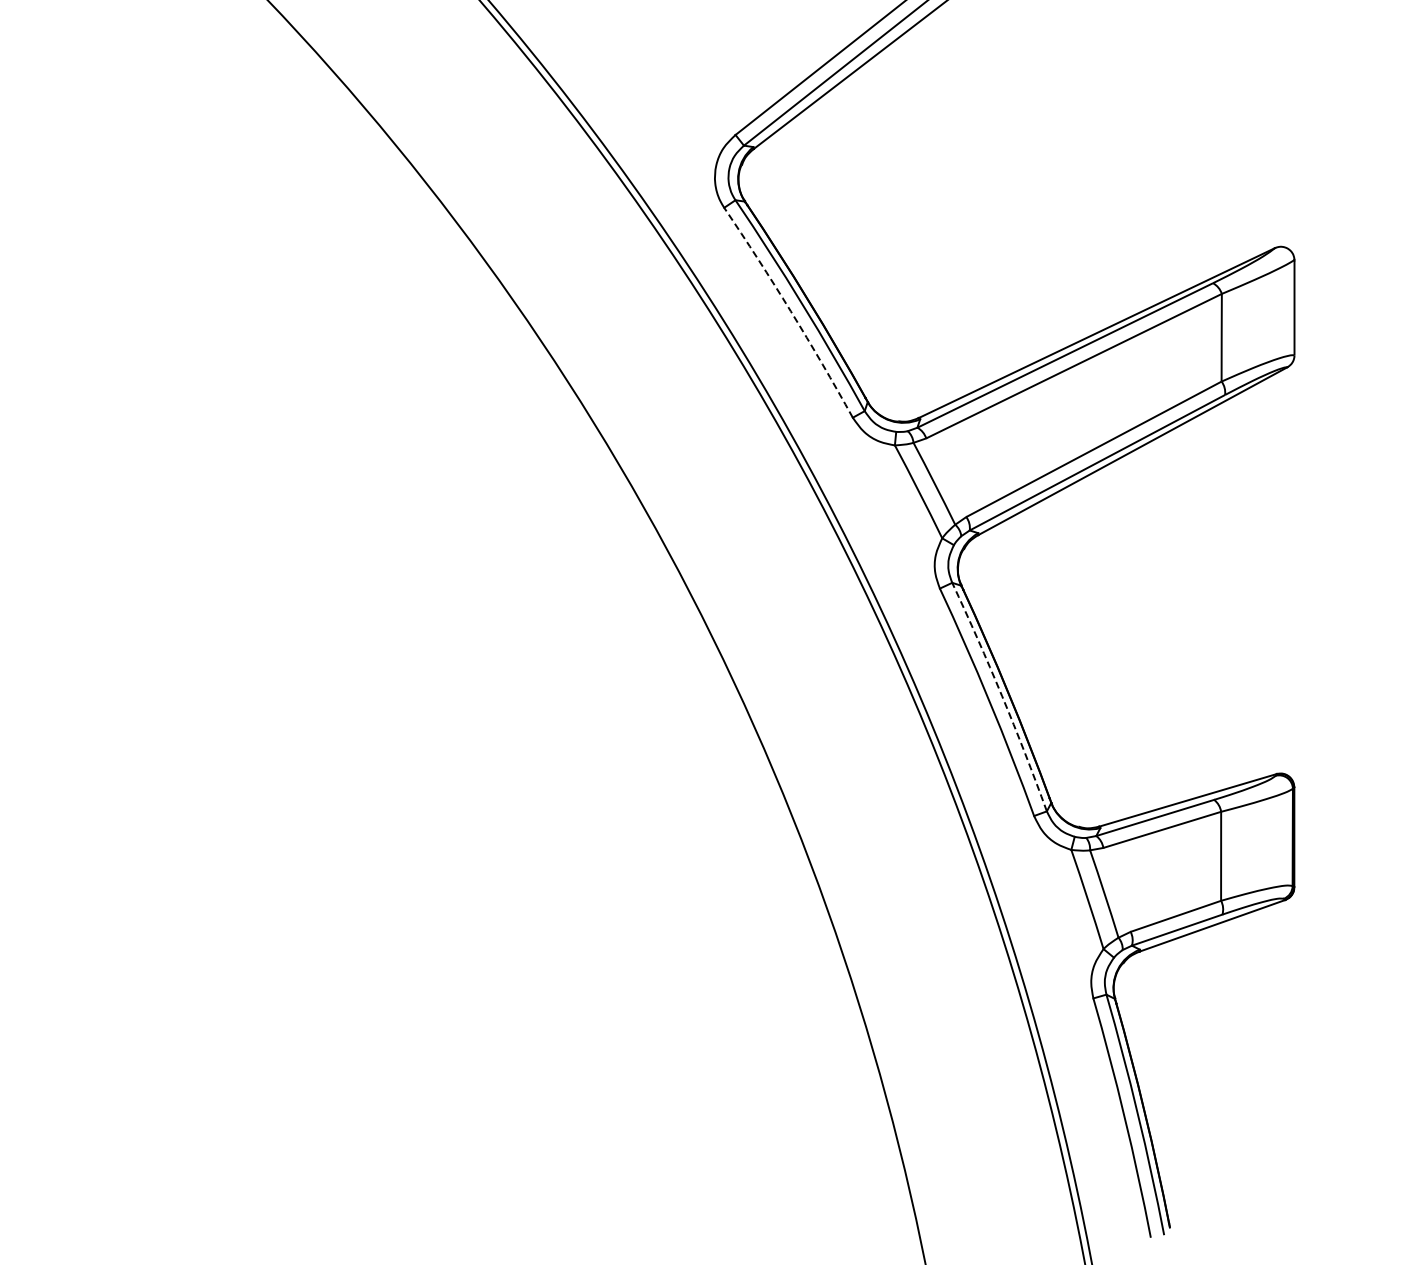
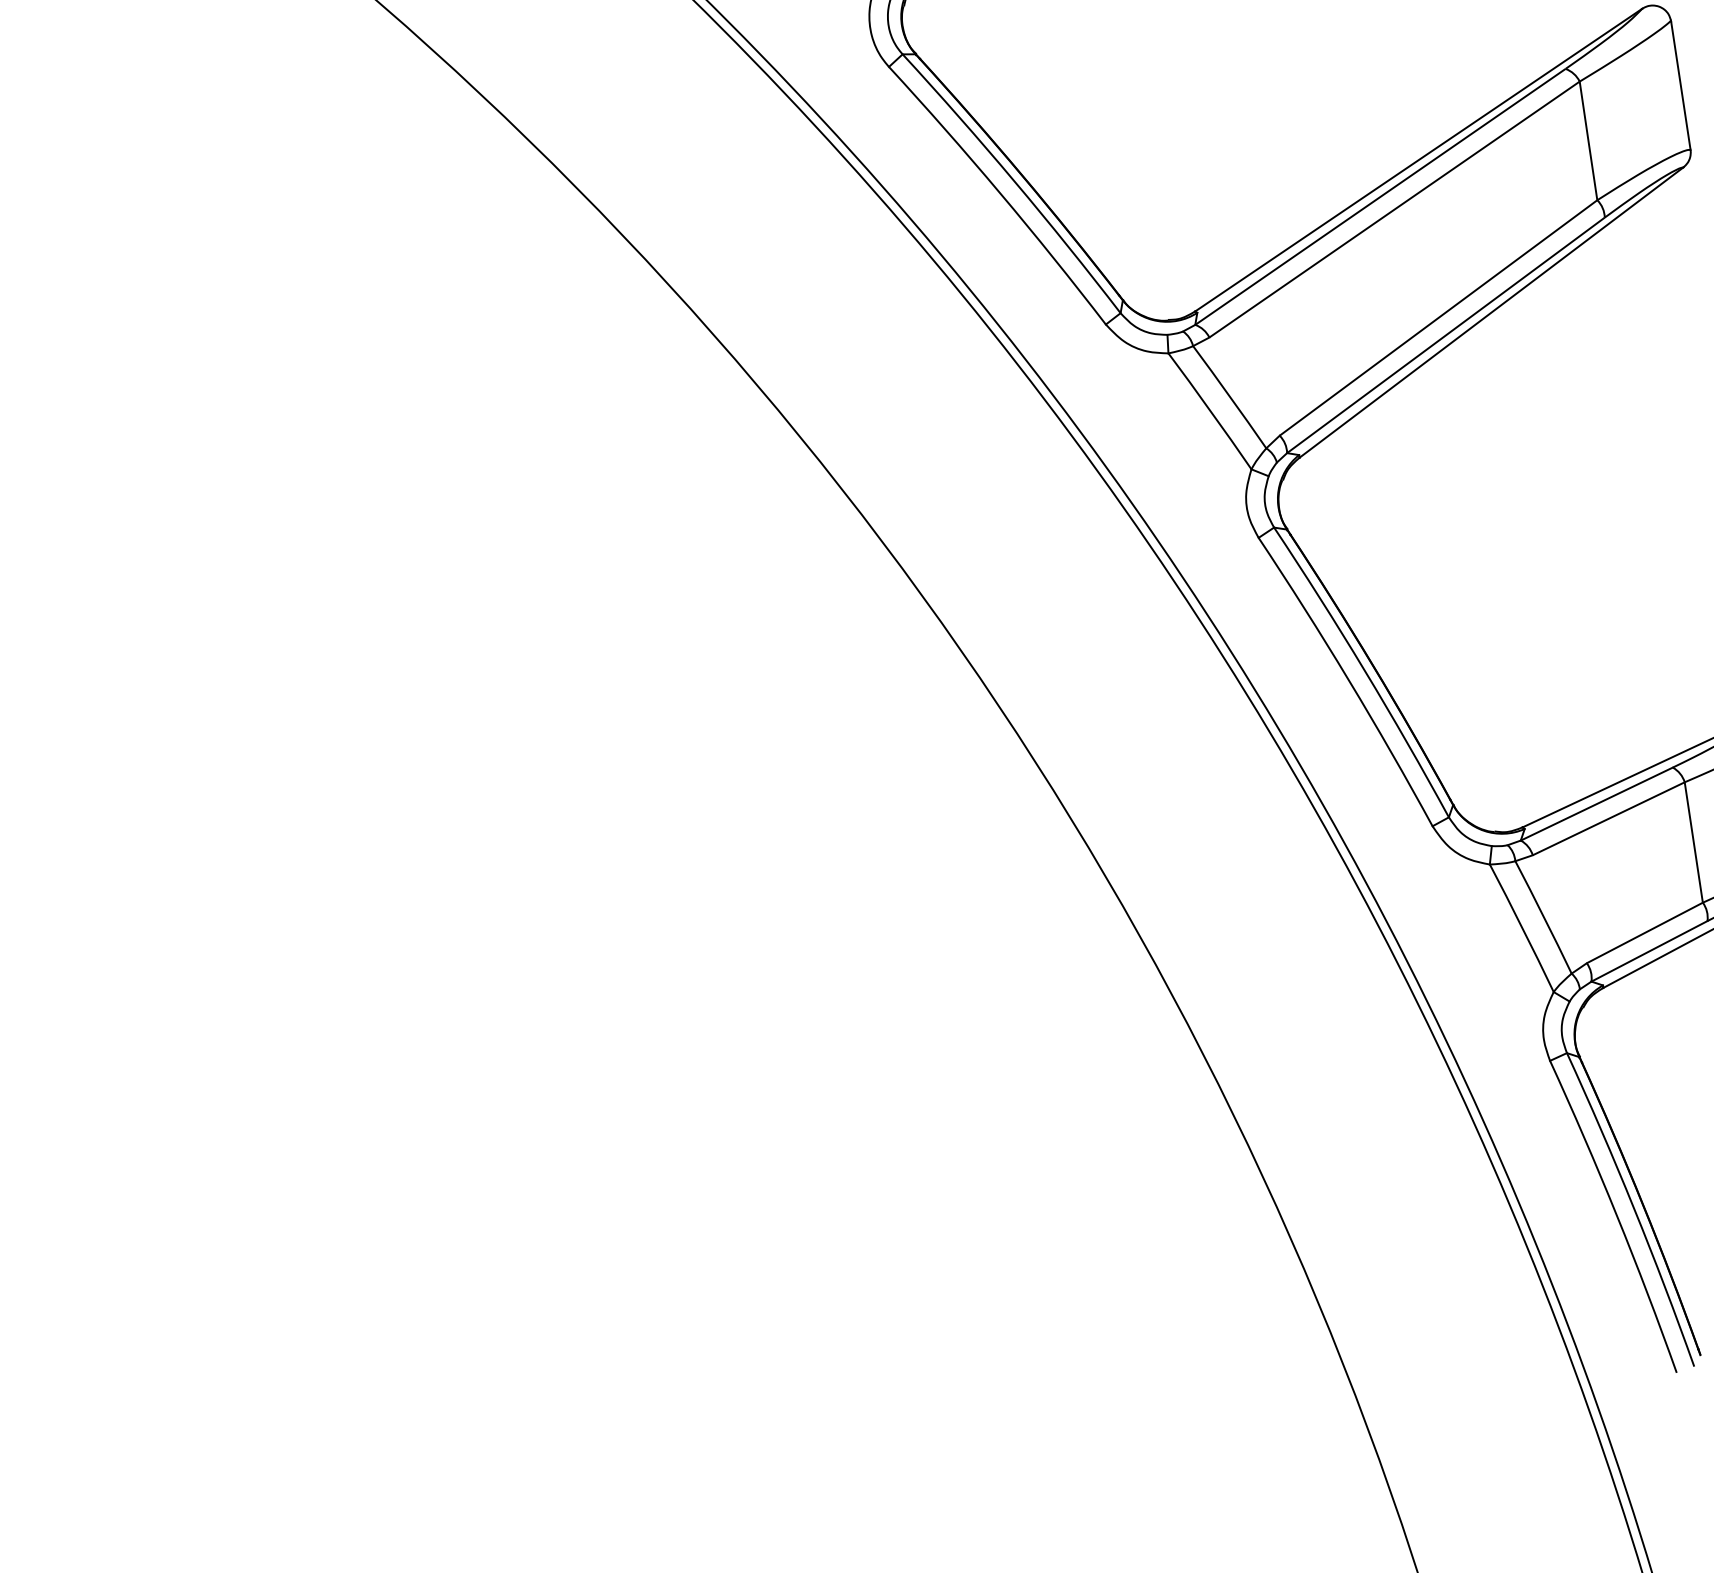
arc: (790, 311) -> (999, 193), dashed -> solid
arc: (1002, 696) -> (1365, 671), dashed -> solid

